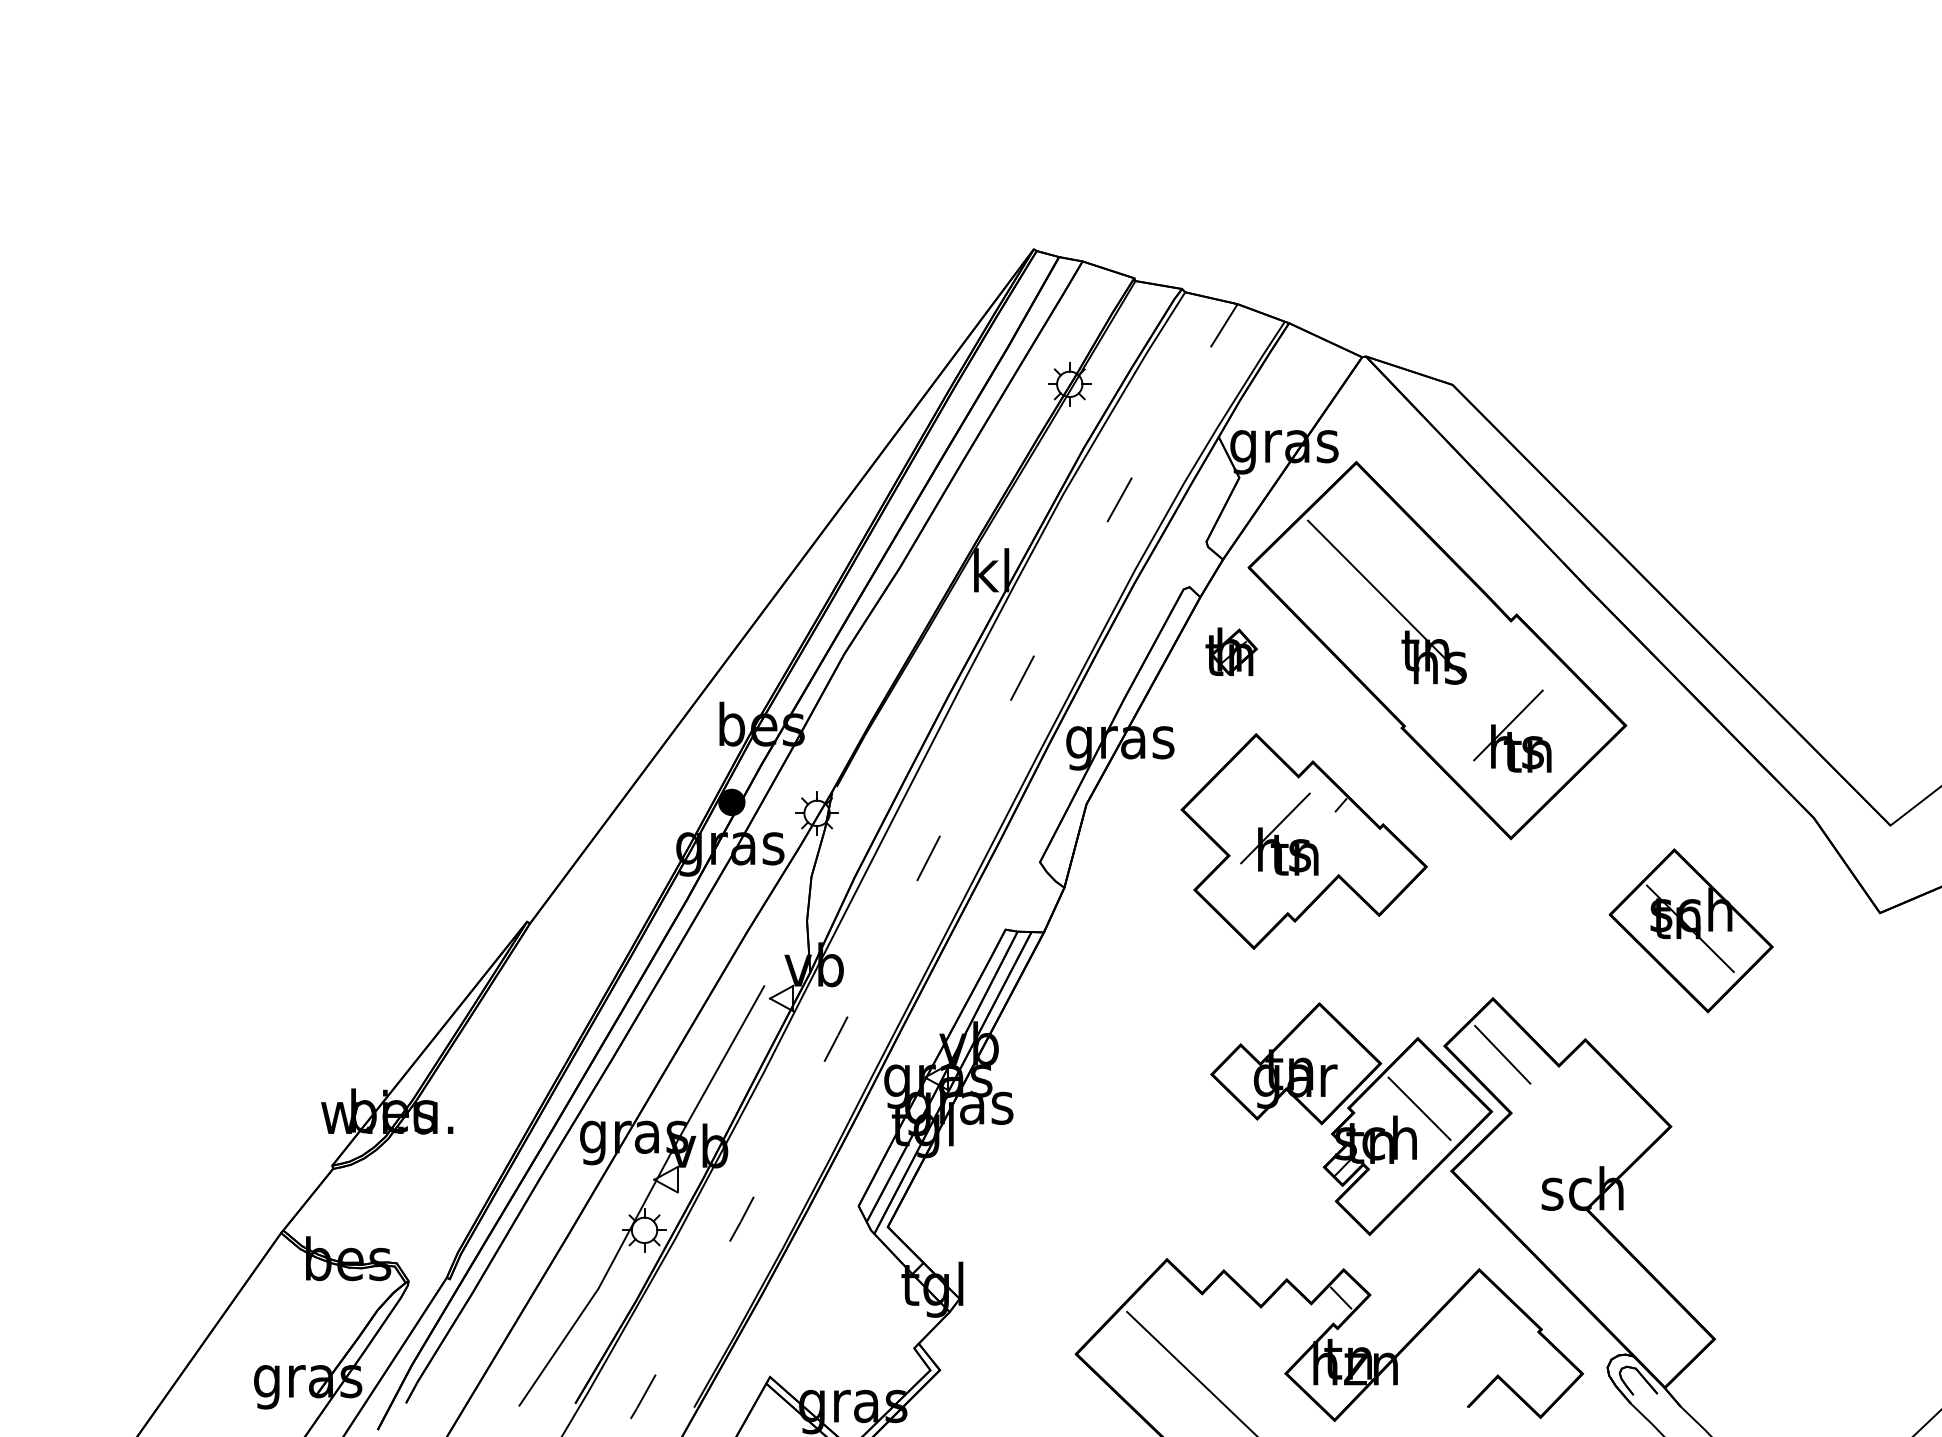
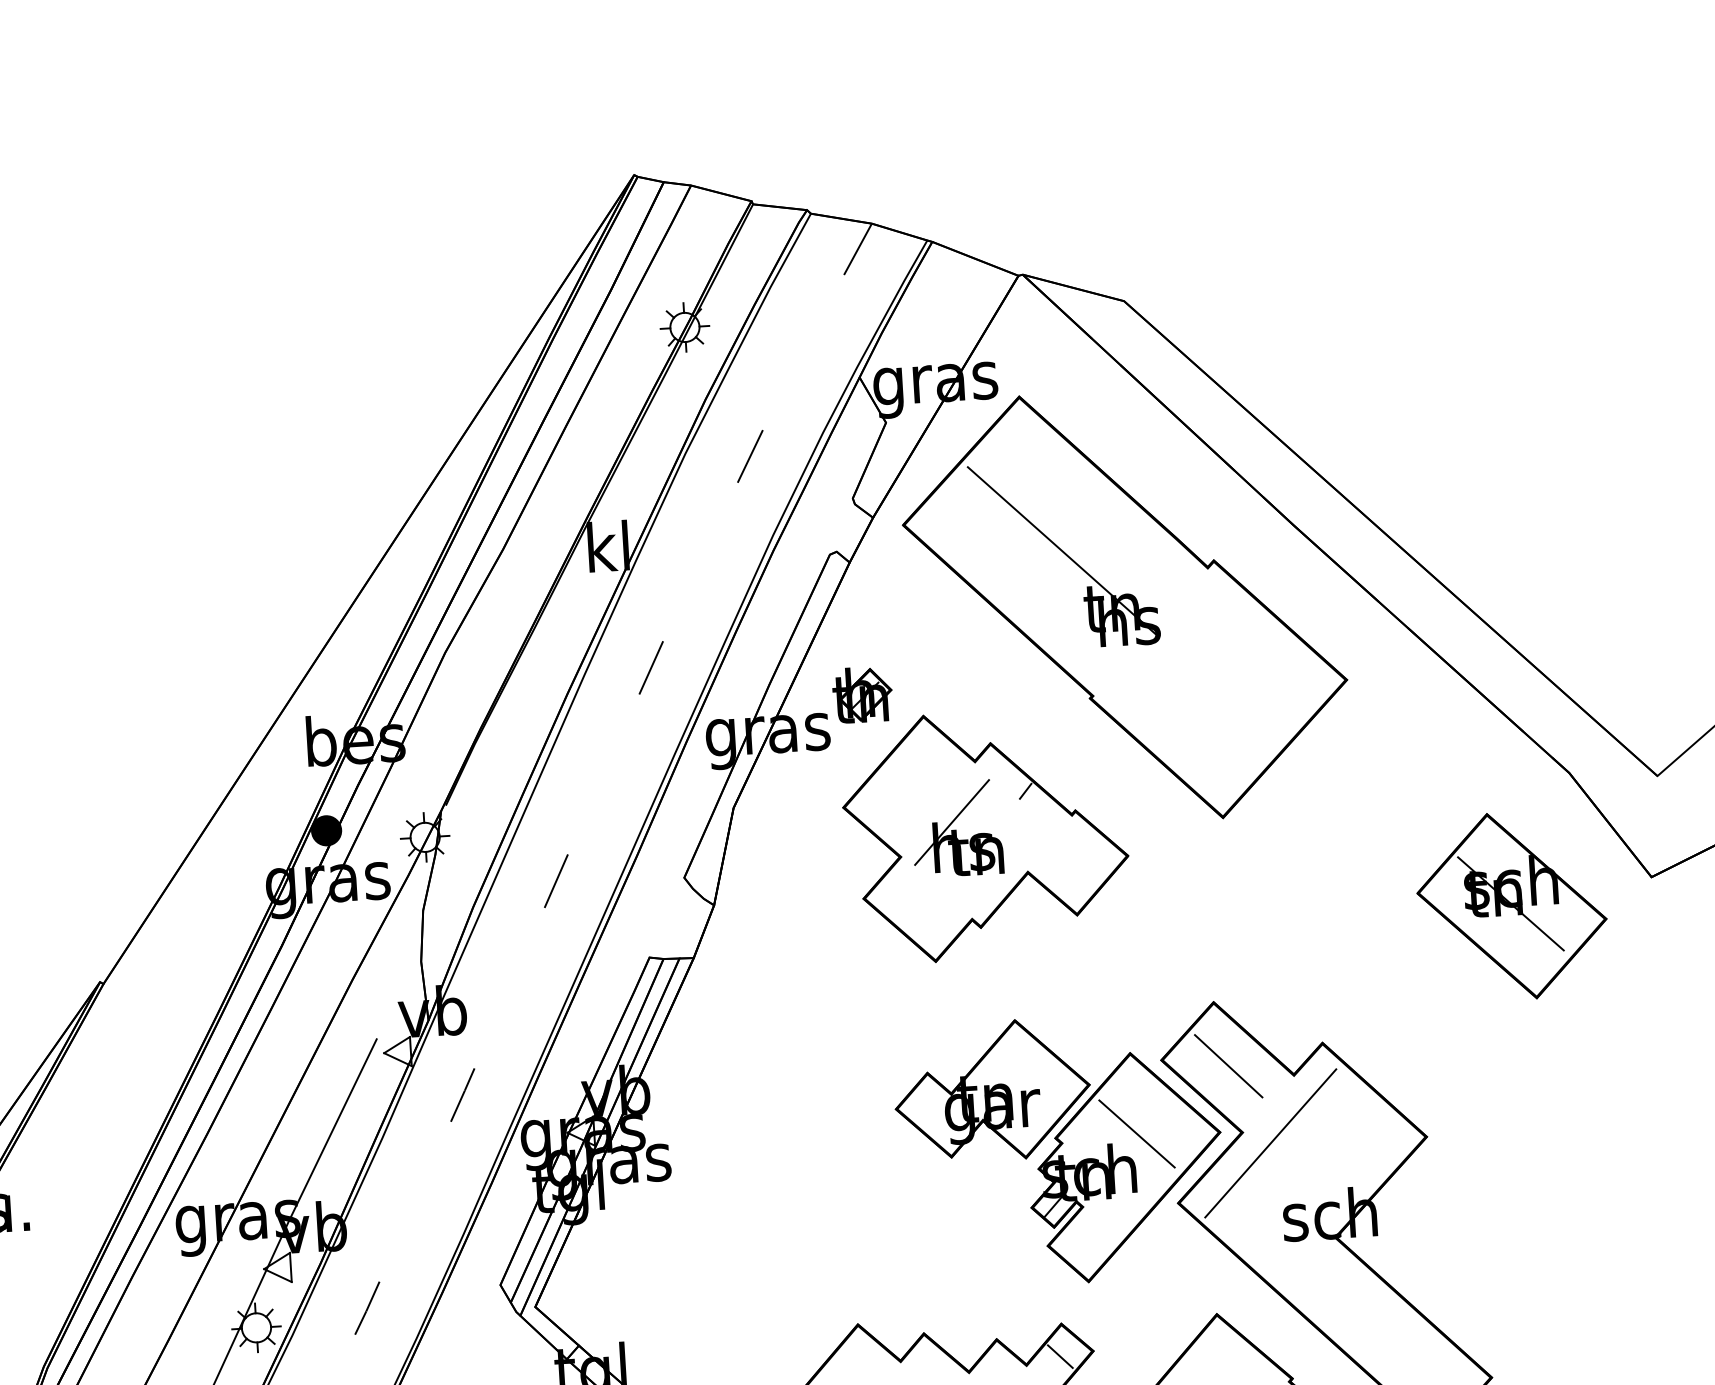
part: (1231, 651) -> (862, 694), moved
part: (1512, 730) -> (1217, 693), removed
part: (1690, 930) -> (1511, 905), moved
line: (1534, 1123) -> (1269, 1142), added

